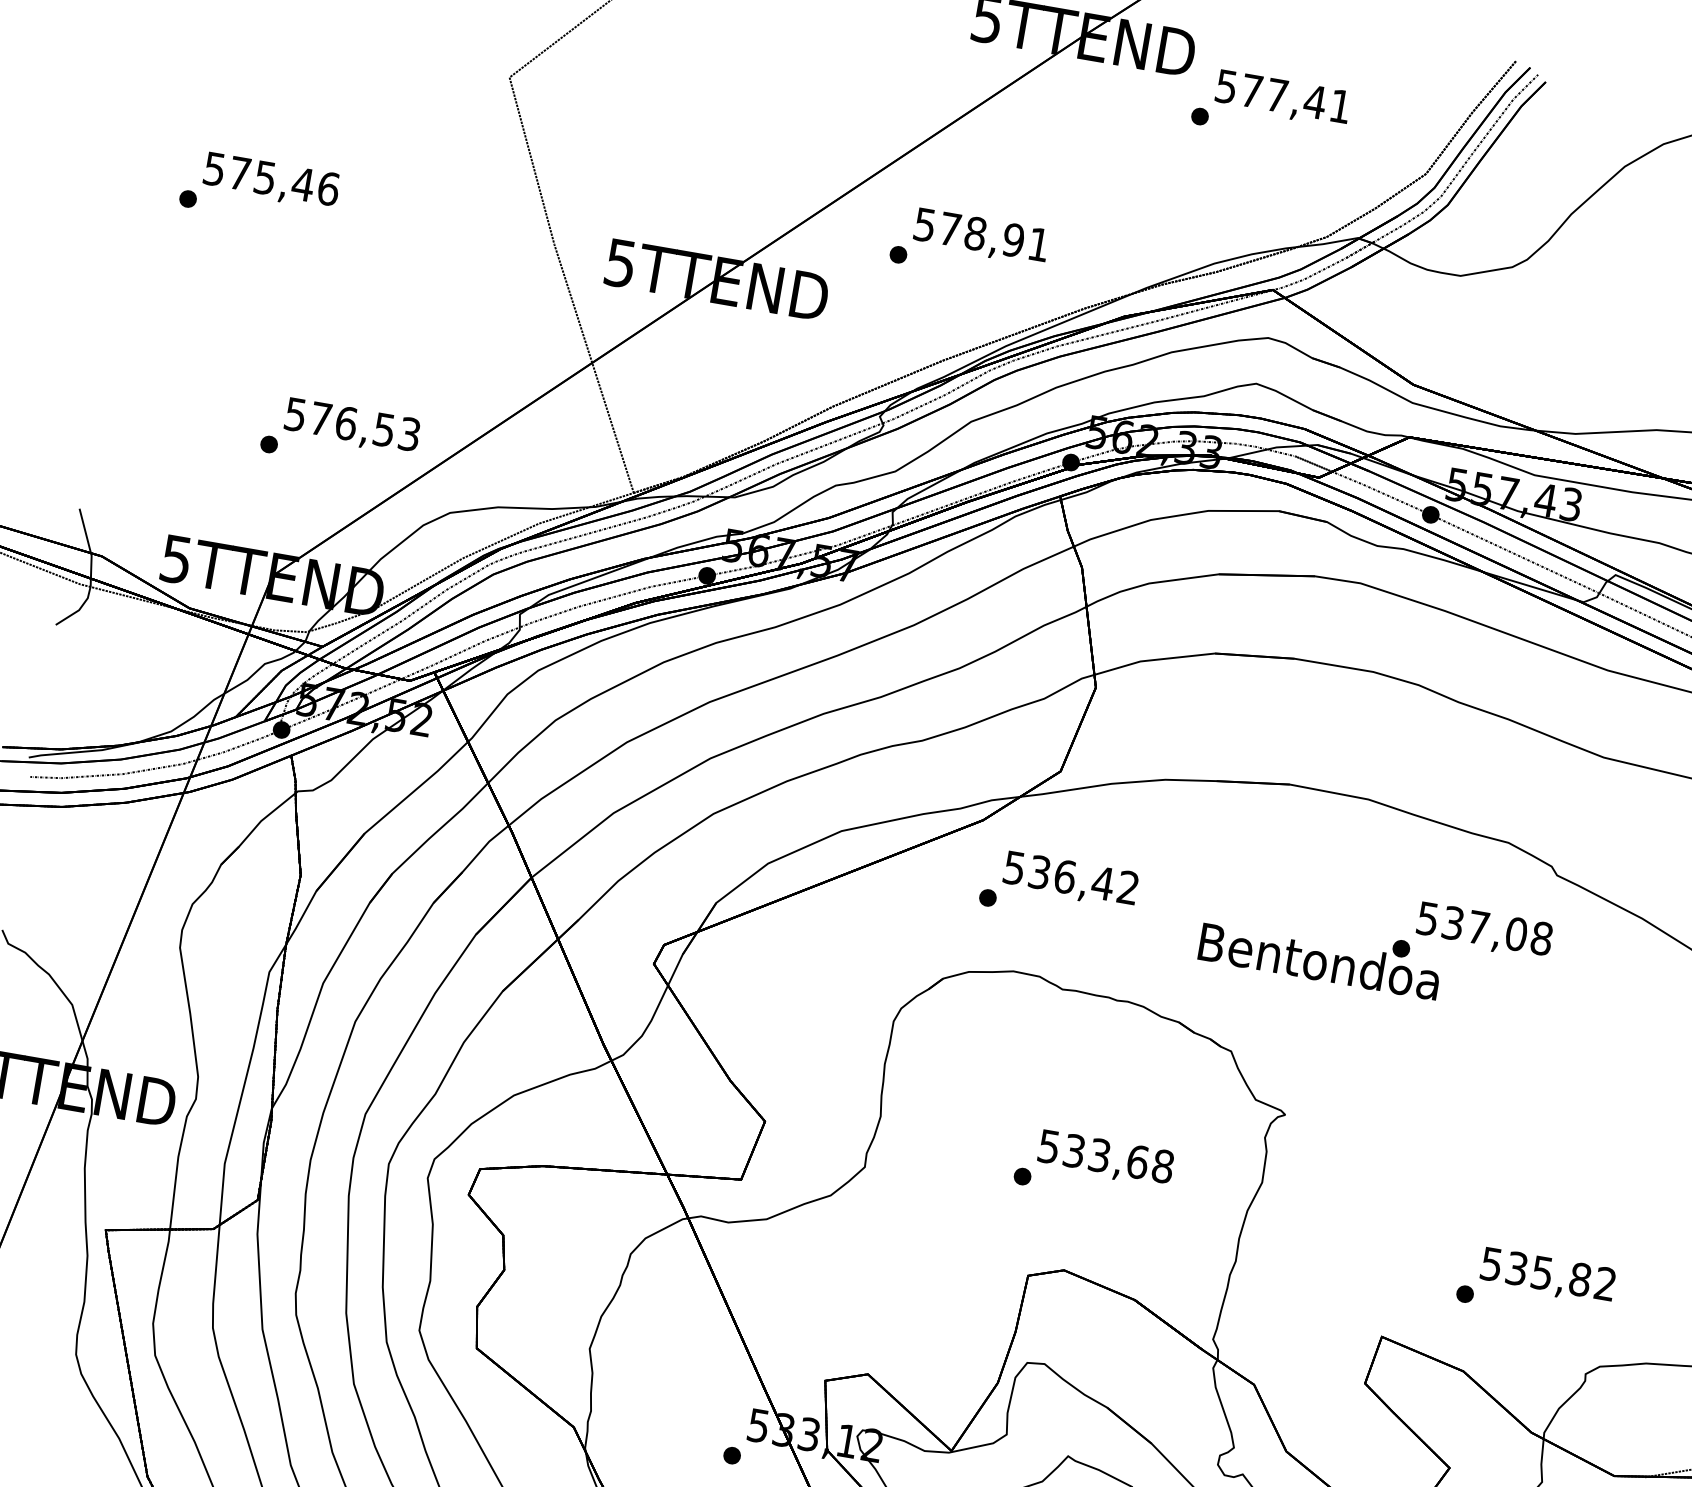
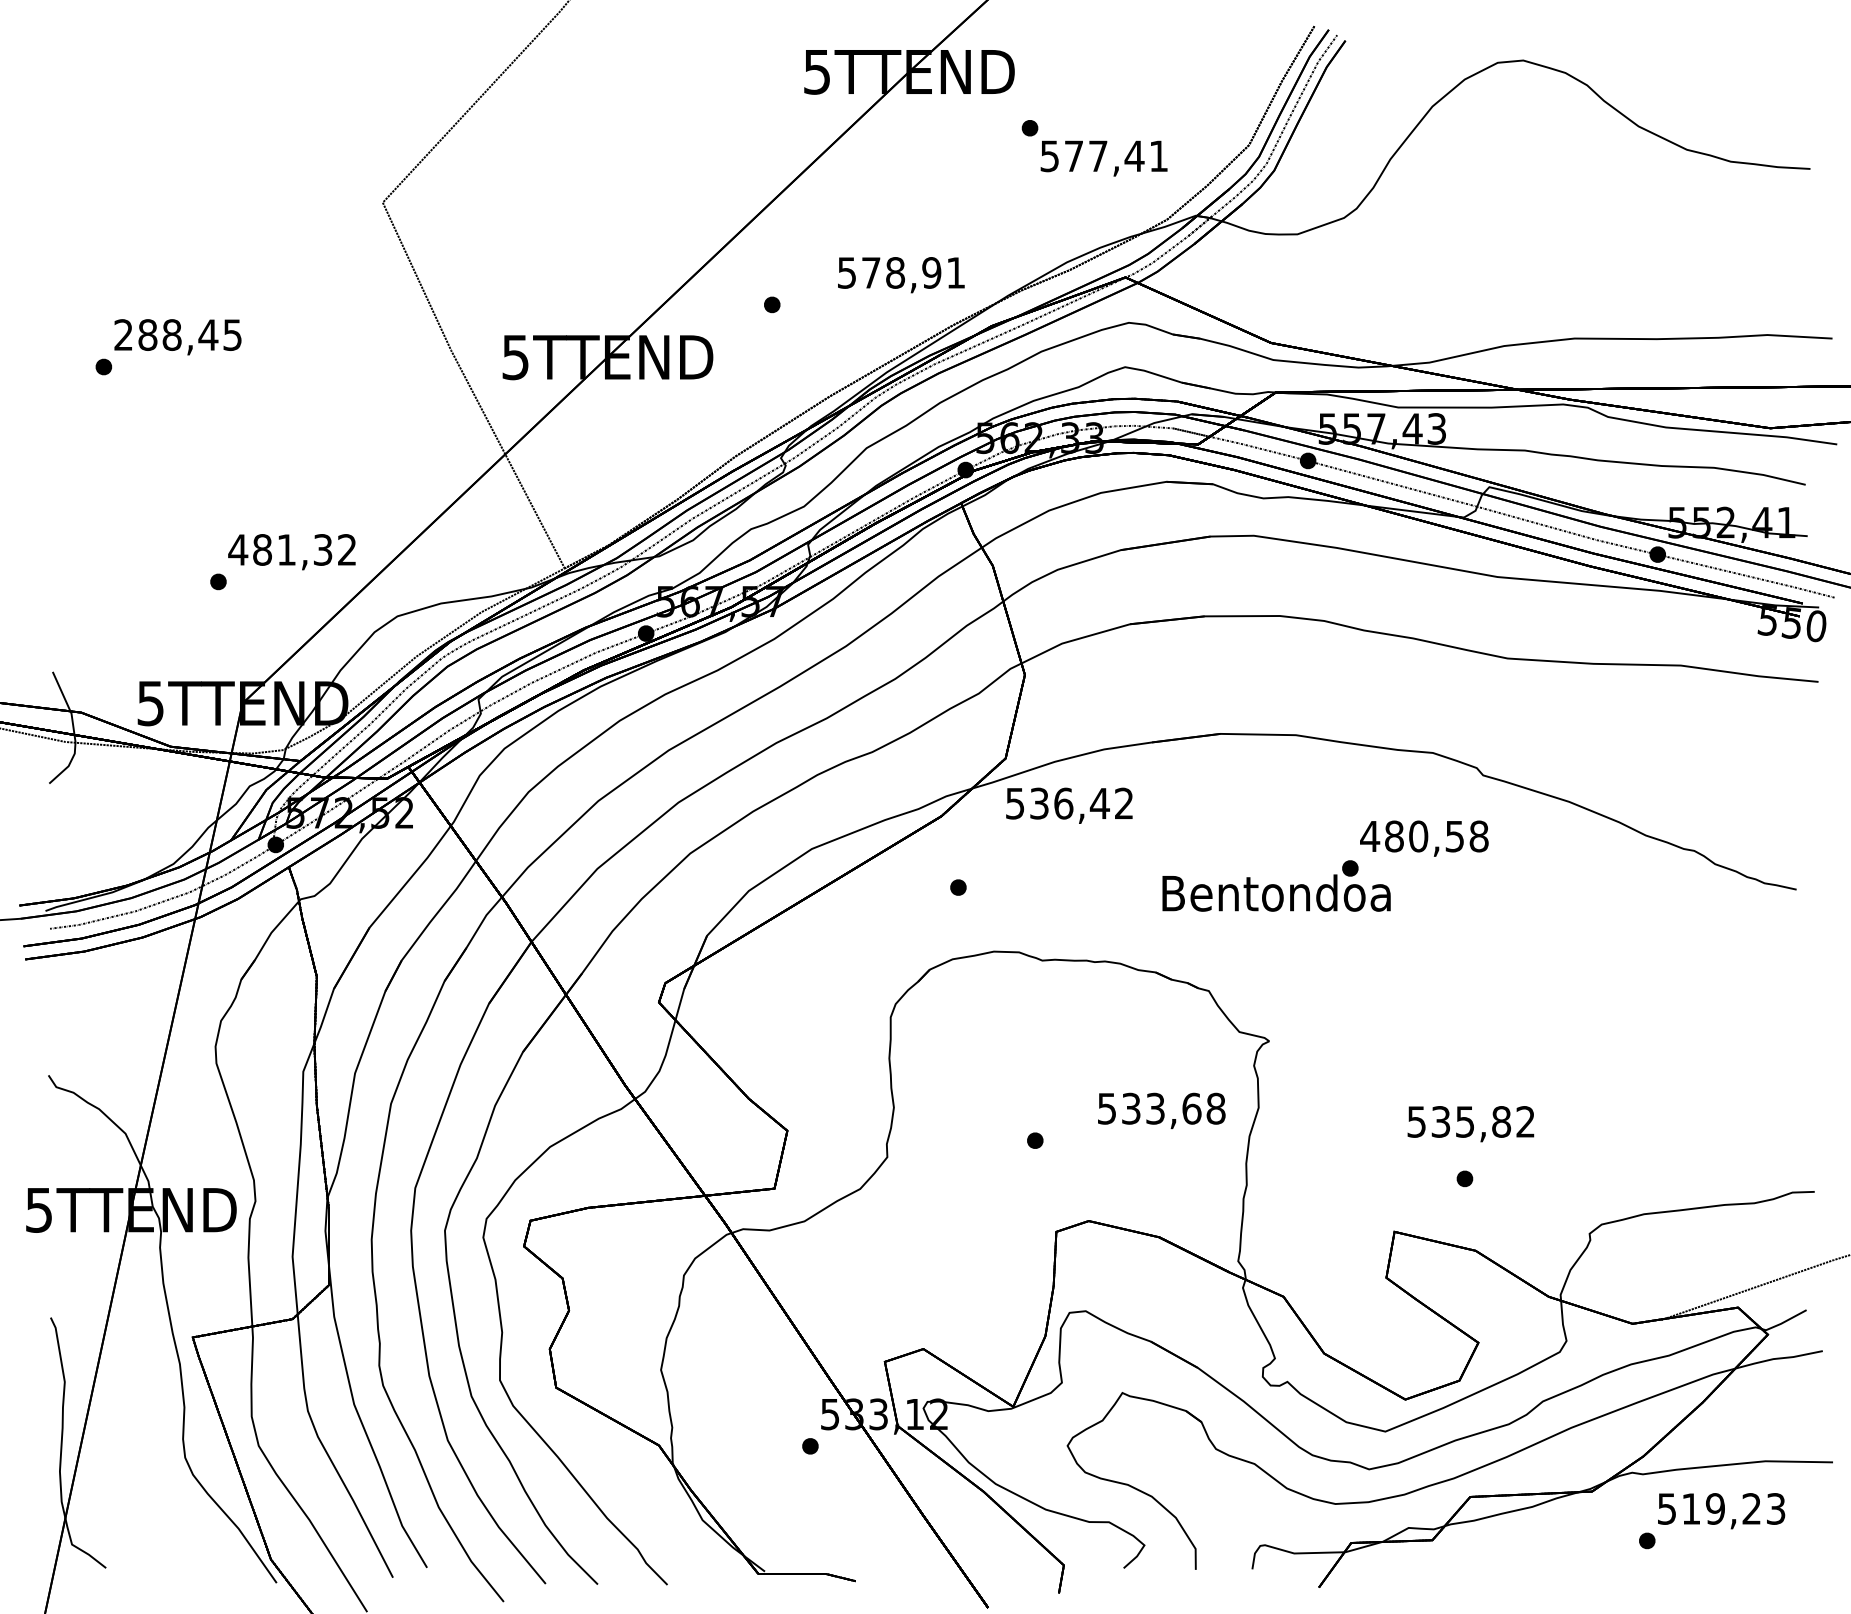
text: (1282, 98) -> (1103, 158), moved
text: (272, 178) -> (178, 334), 575,46 -> 288,45
text: (981, 237) -> (901, 275), moved
text: (352, 423) -> (292, 549), 576,53 -> 481,32
text: (1070, 879) -> (1069, 805), moved
text: (1472, 926) -> (1412, 836), 537,08 -> 480,58
text: (1105, 1158) -> (1161, 1110), moved
text: (1547, 1276) -> (1470, 1124), moved

